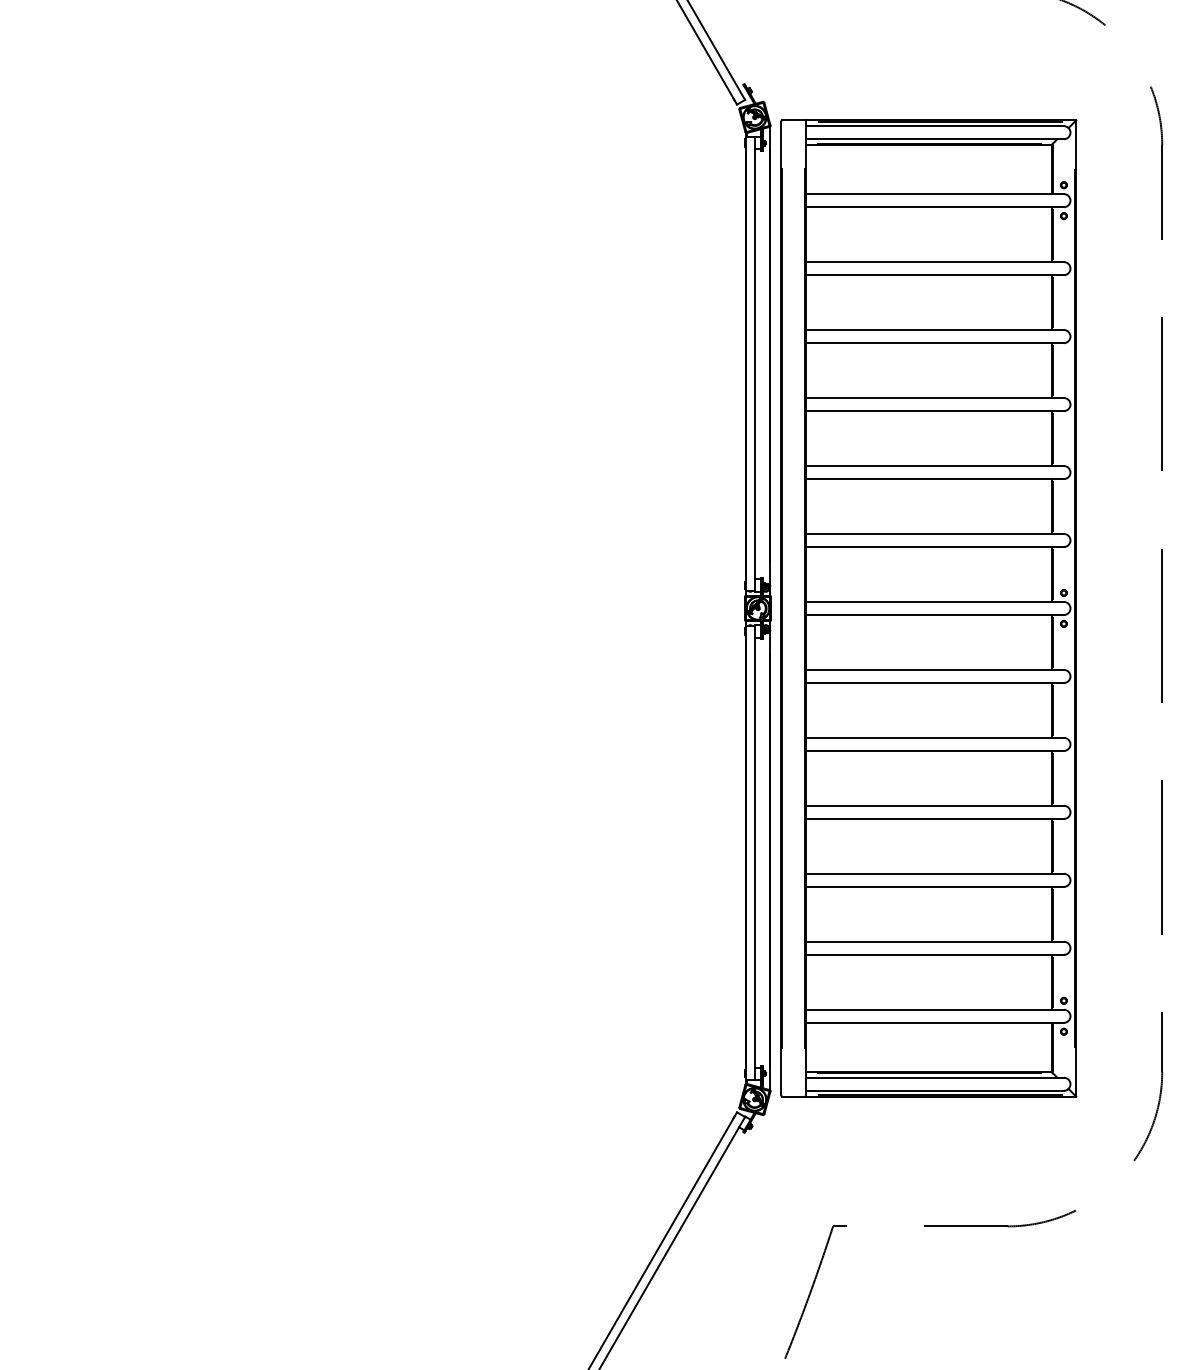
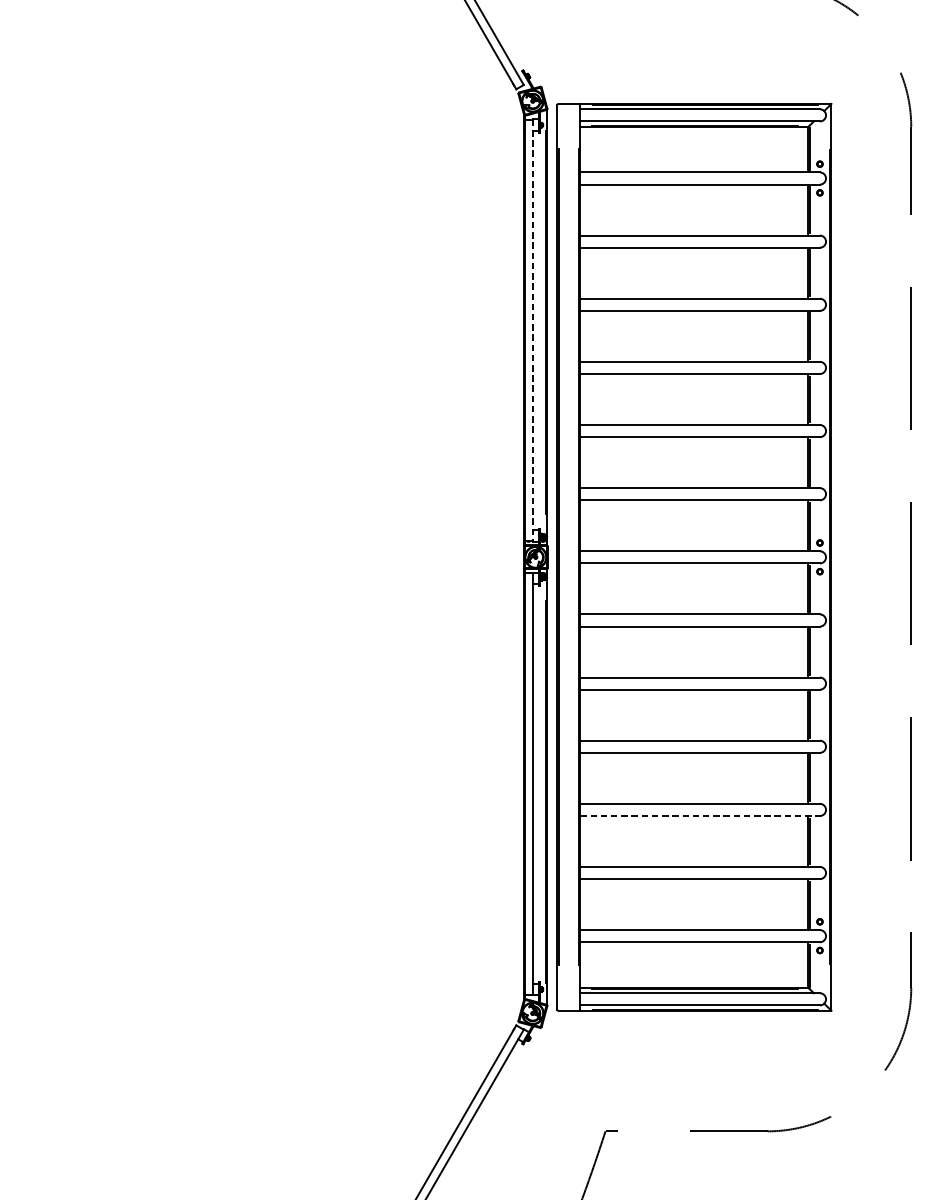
line: (755, 364) -> (533, 330), solid -> dashed
line: (934, 886) -> (699, 815), solid -> dashed

